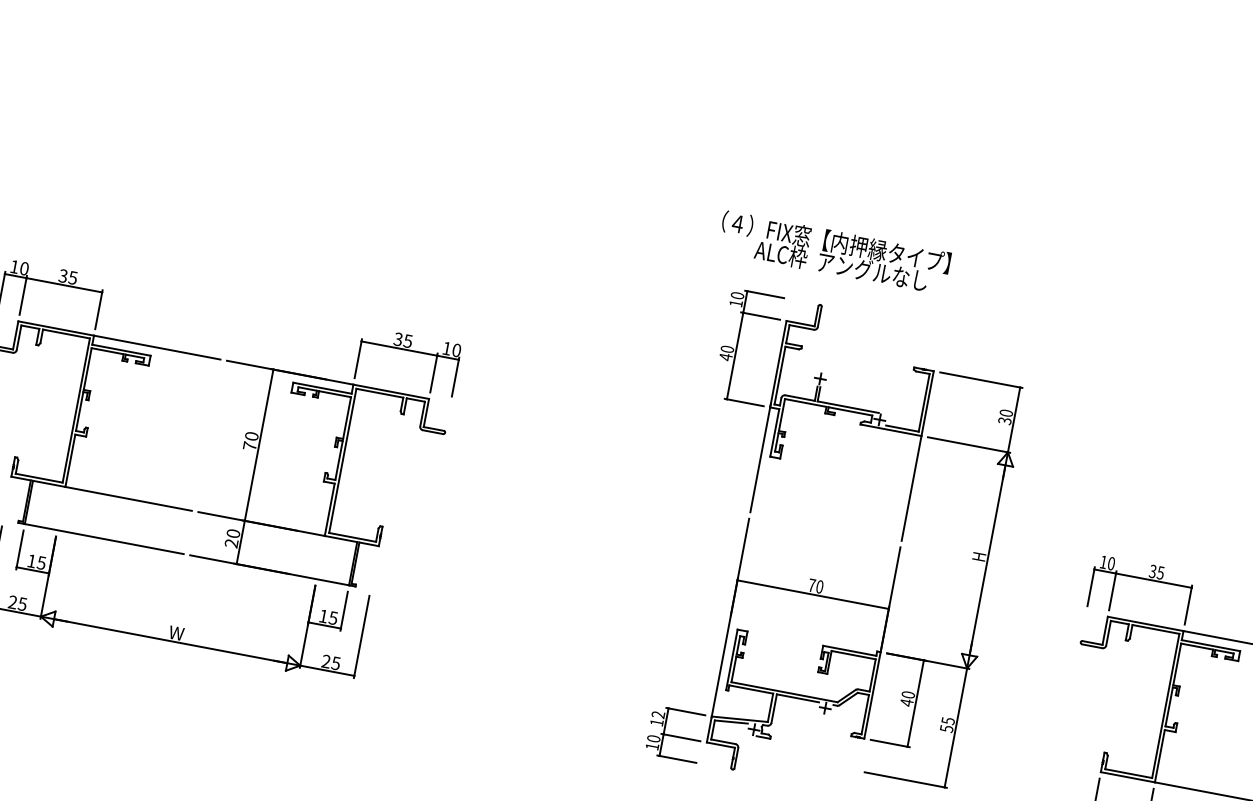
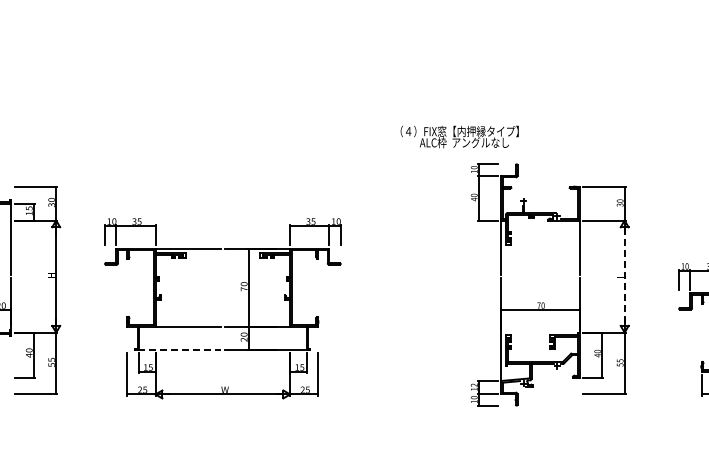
text: (834, 251) -> (459, 136), moved
line: (105, 539) -> (180, 349), solid -> dashed
line: (986, 562) -> (624, 277), solid -> dashed

